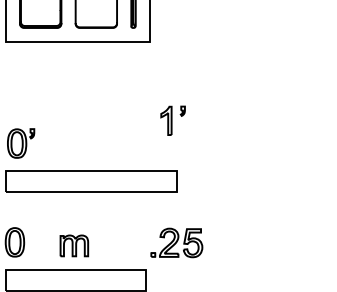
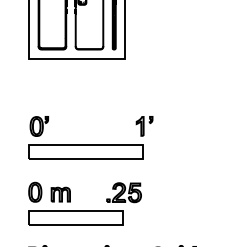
part: (172, 121) -> (144, 126), moved
part: (175, 242) -> (123, 192), moved
part: (73, 245) -> (60, 194), moved

